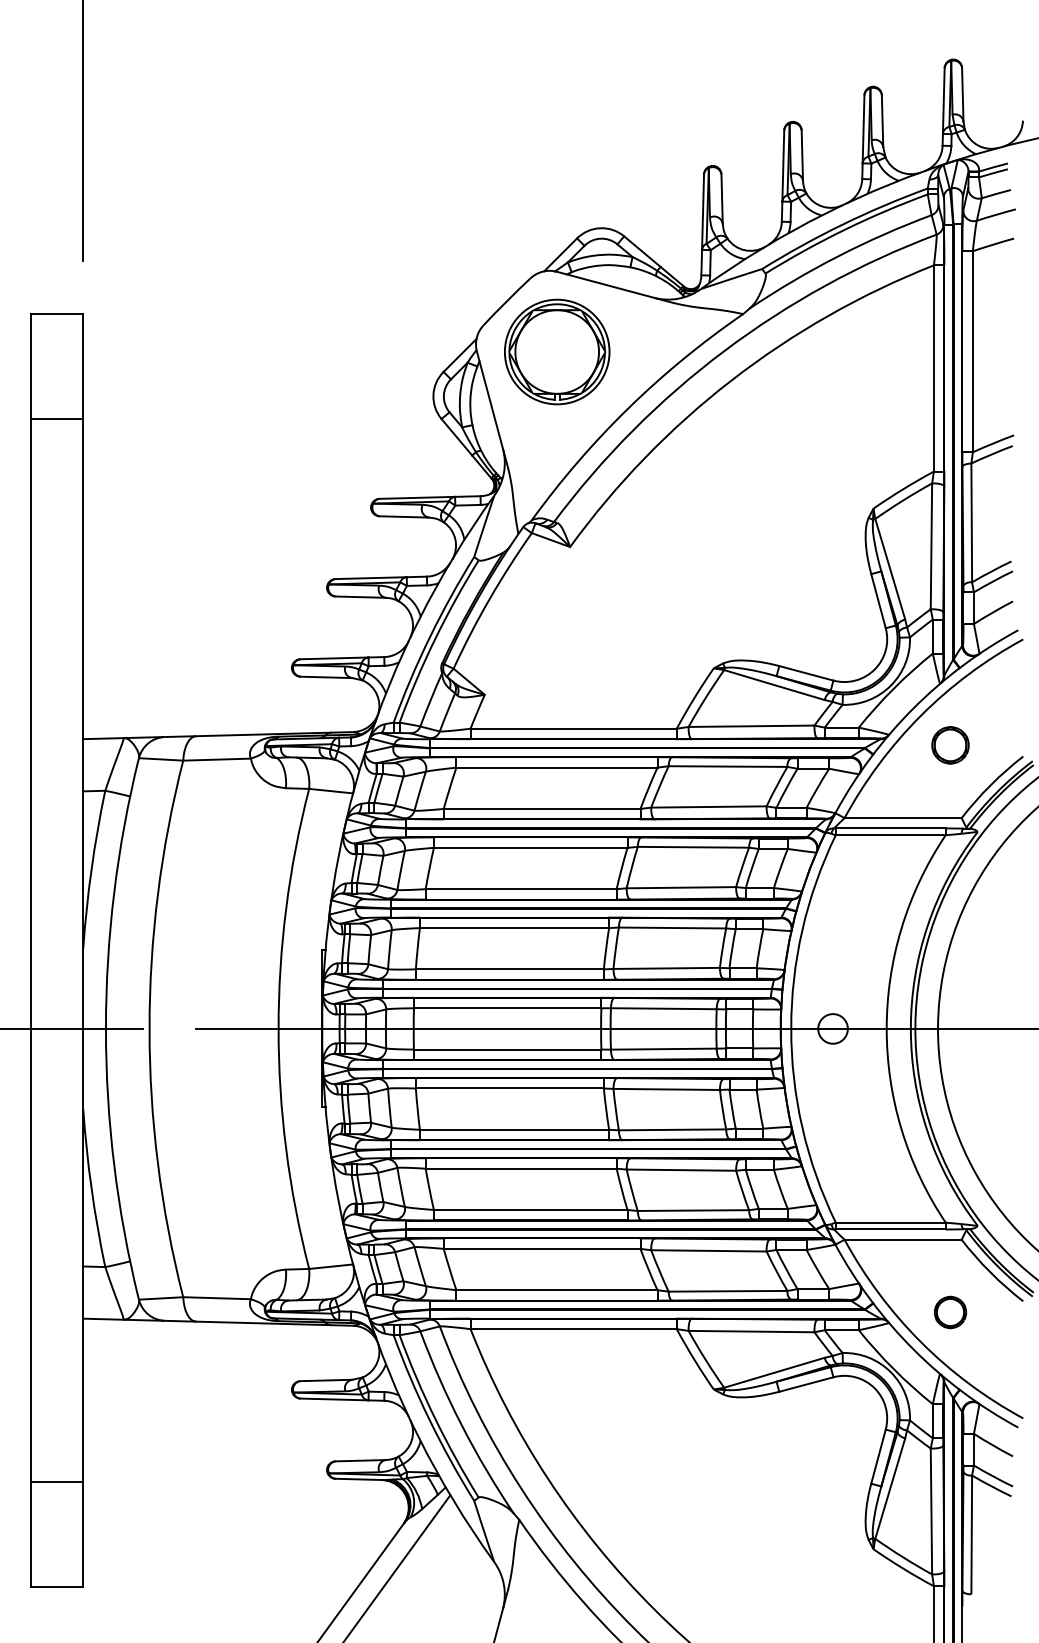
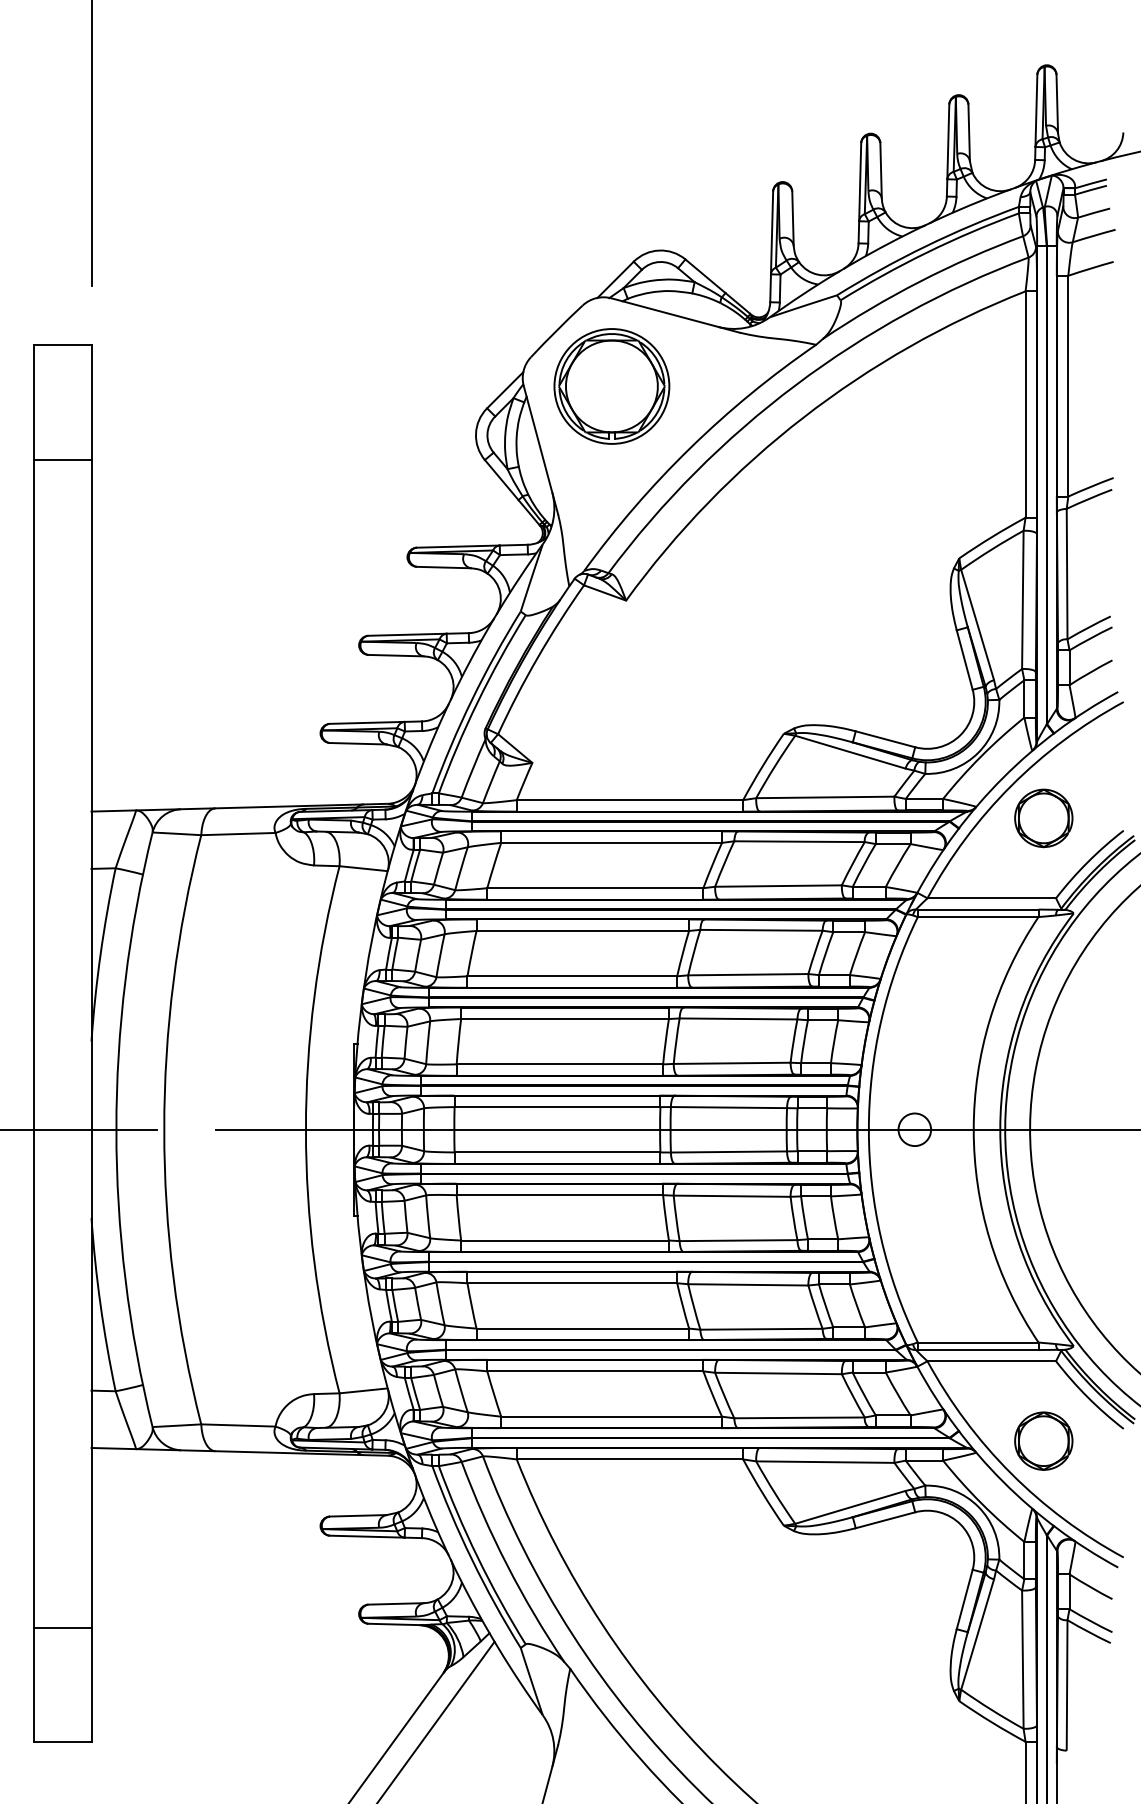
part: (950, 745) -> (1043, 818), size x1.43
part: (950, 1312) -> (1043, 1441), size x1.67

